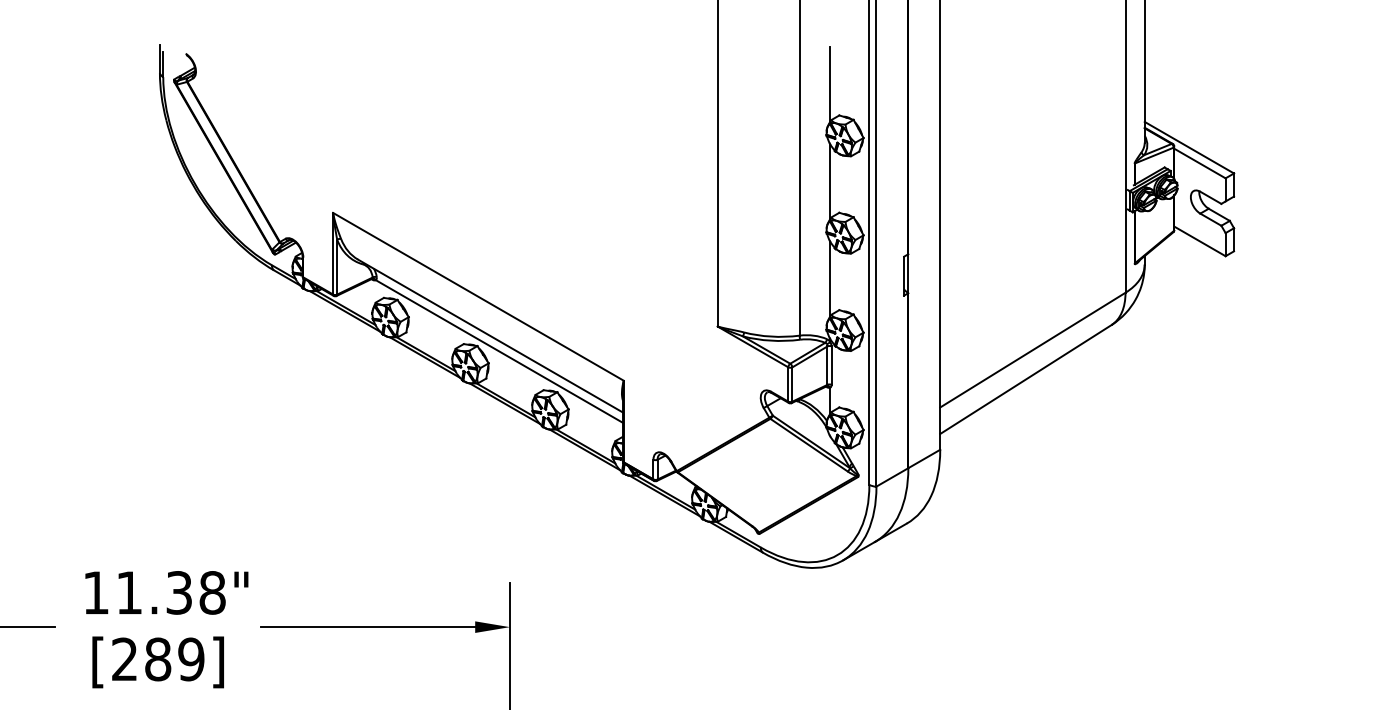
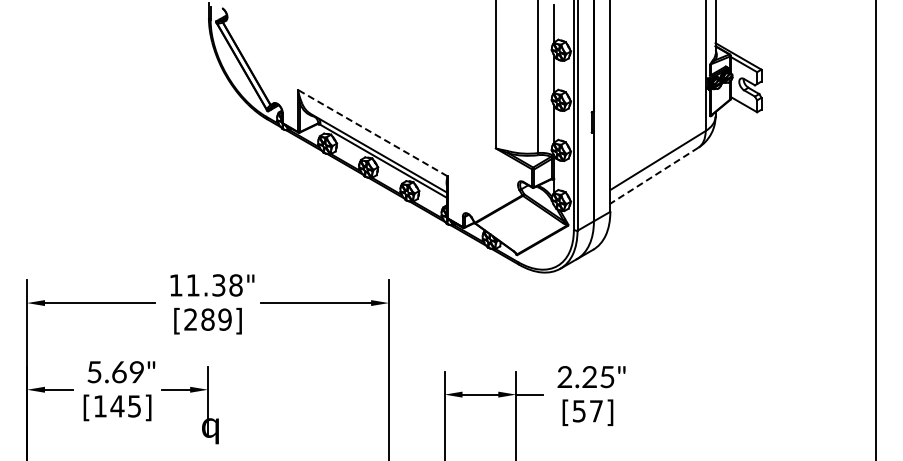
line: (477, 295) -> (372, 132), solid -> dashed
line: (1024, 379) -> (653, 175), solid -> dashed

